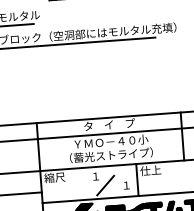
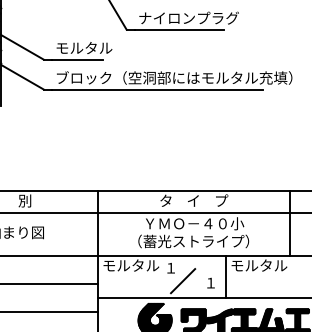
text: (161, 169) -> (258, 265), 仕上 -> モルタル
text: (65, 176) -> (130, 265), 縮尺 -> モルタル

